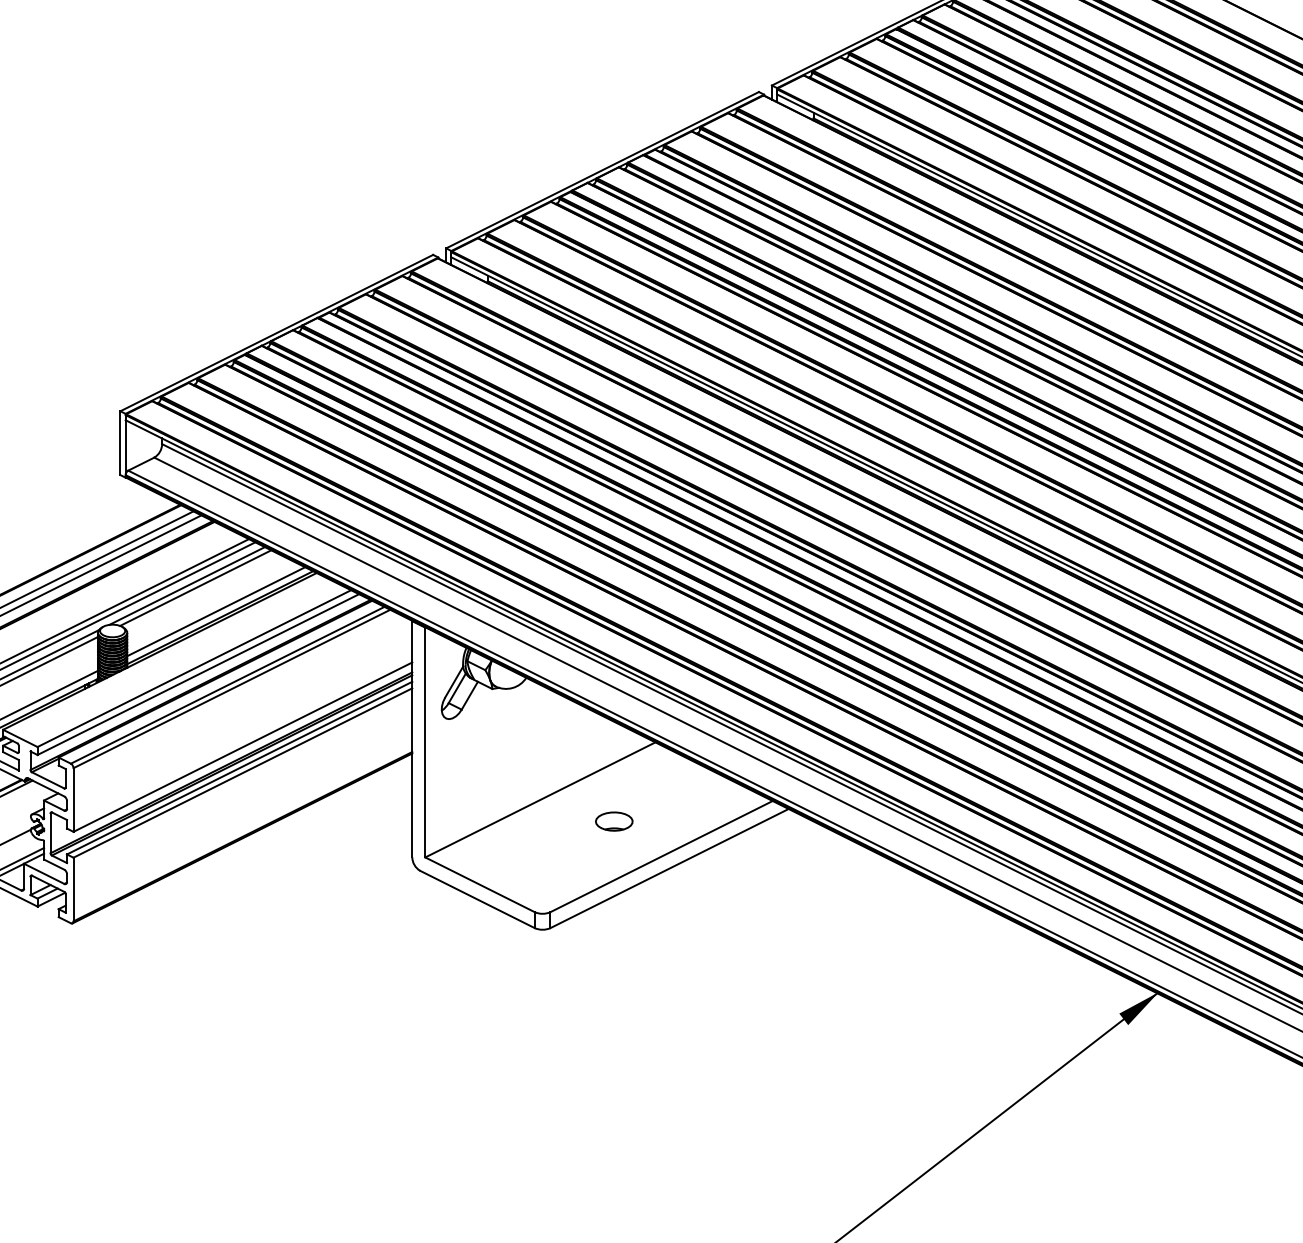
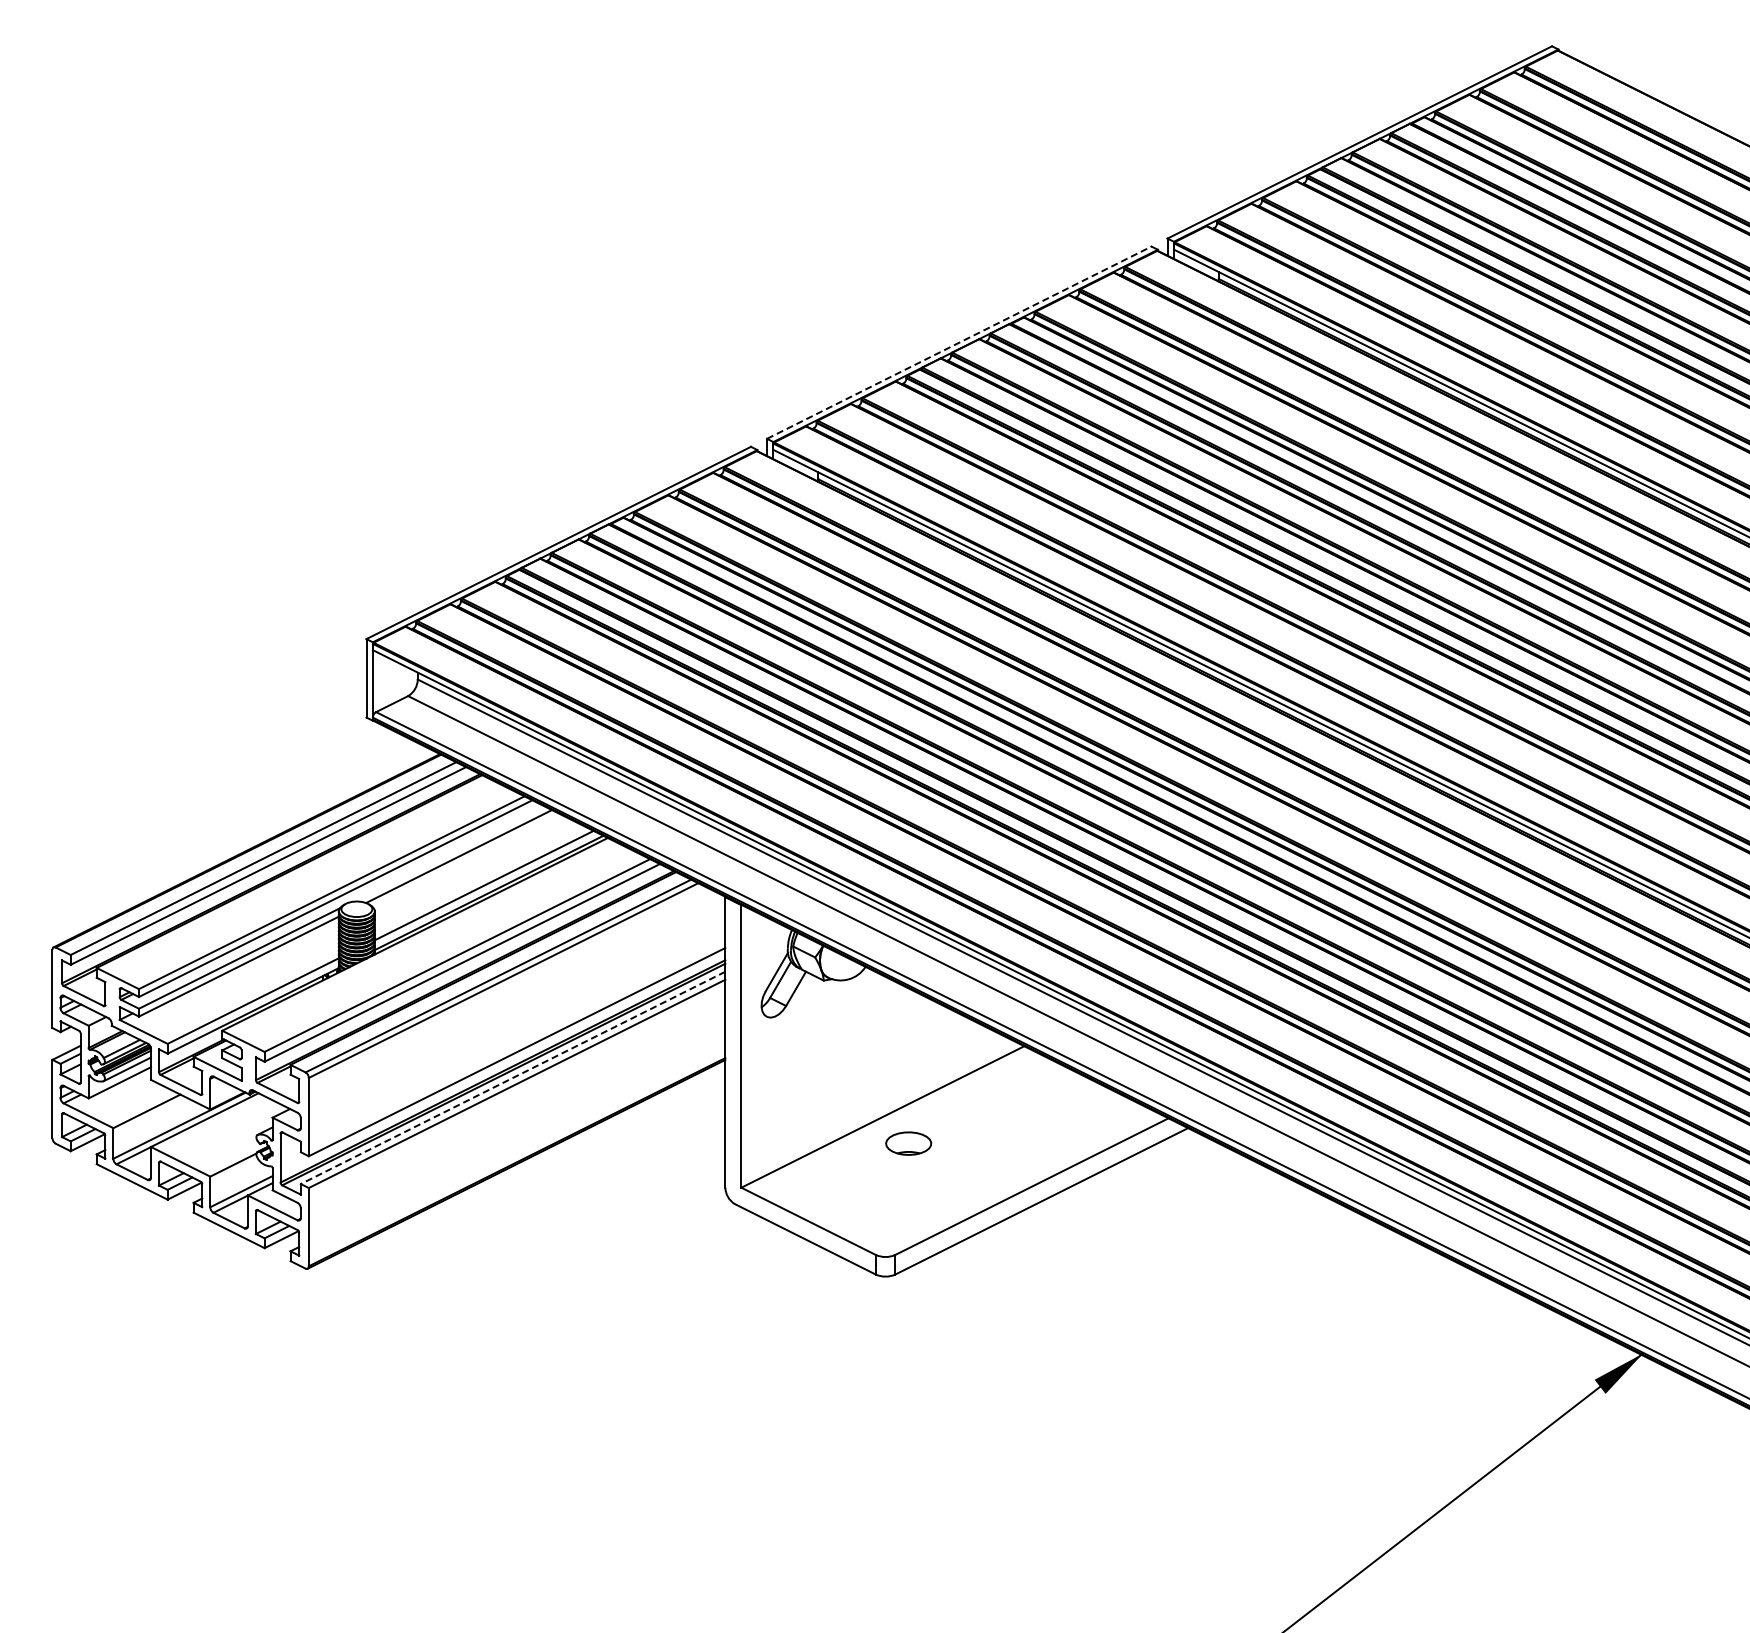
line: (602, 170) -> (959, 342), solid -> dashed
line: (187, 585) -> (448, 853), removed
line: (239, 768) -> (512, 1078), solid -> dashed
part: (614, 821) -> (908, 1143), moved

